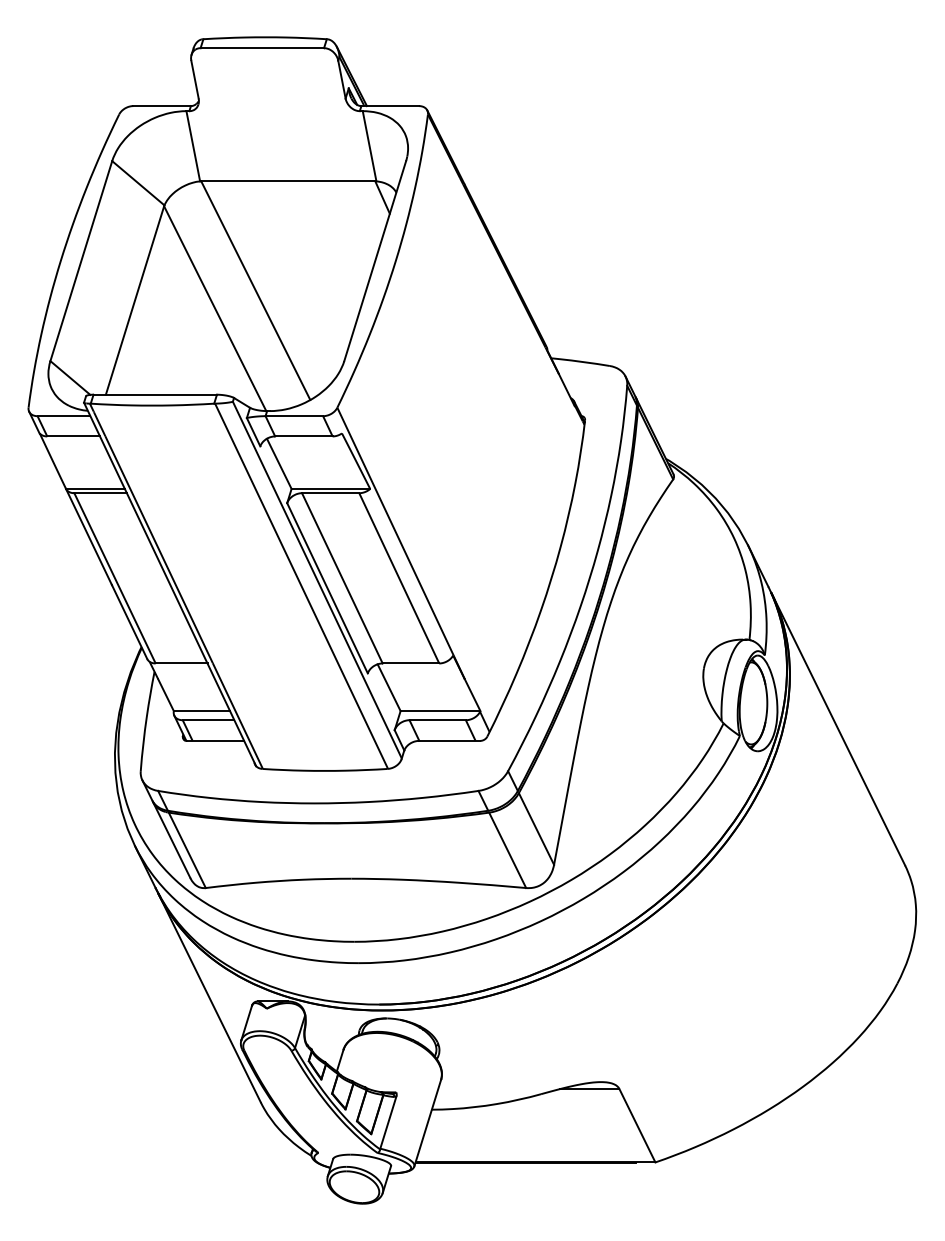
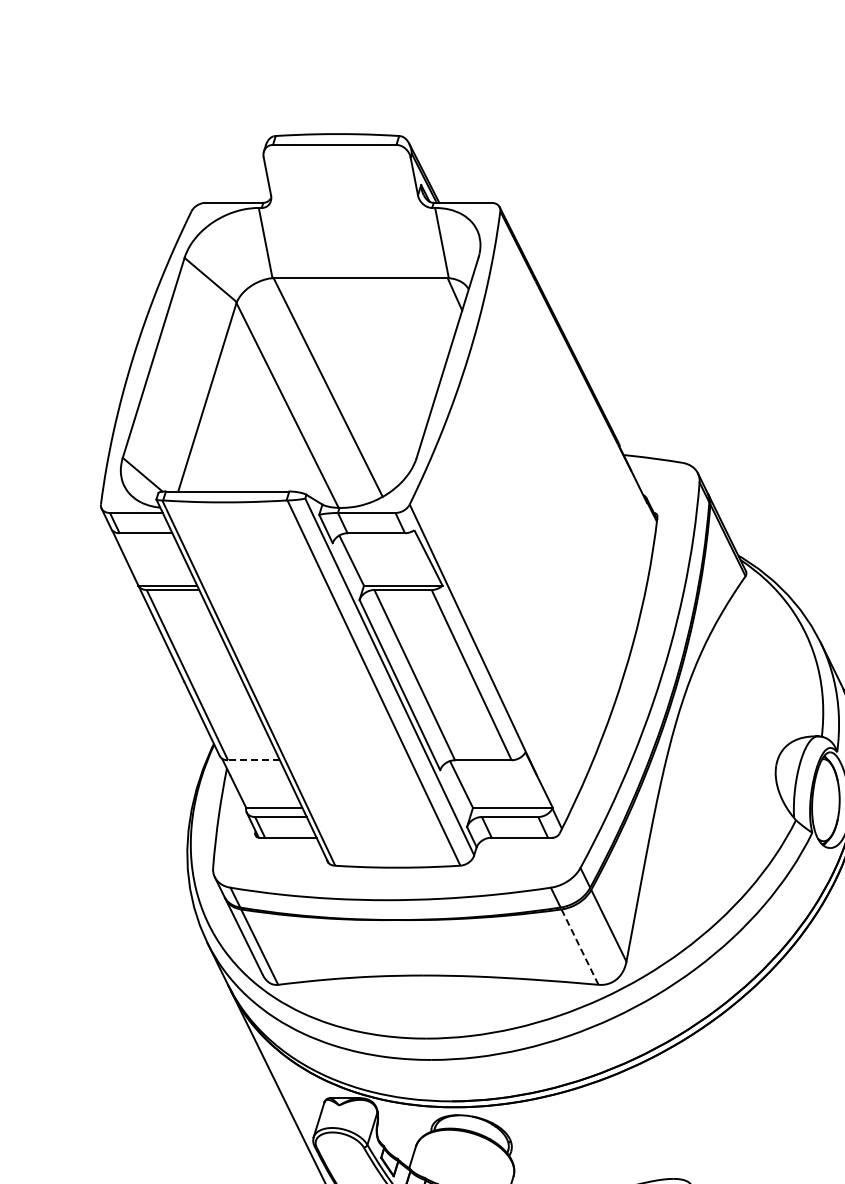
line: (181, 663) -> (253, 760), solid -> dashed
line: (507, 850) -> (579, 947), solid -> dashed

